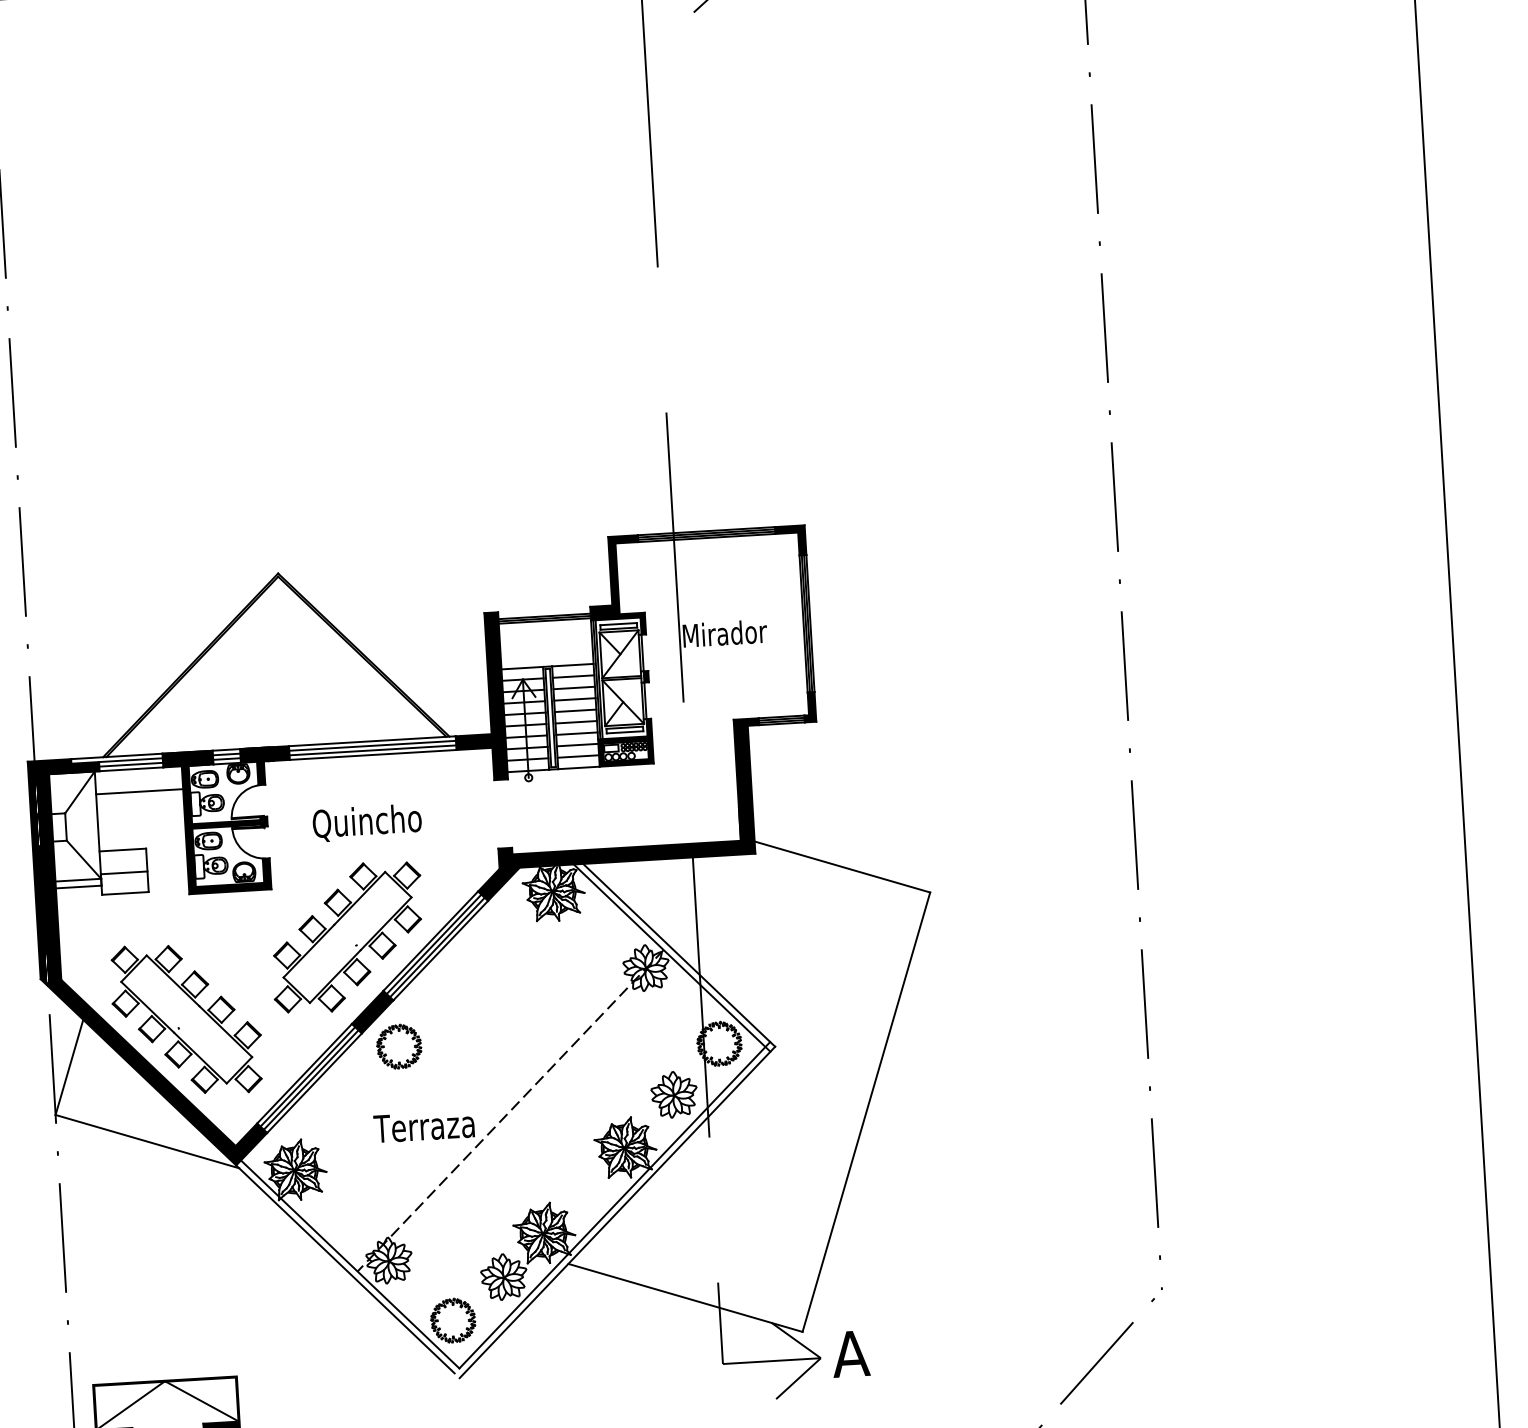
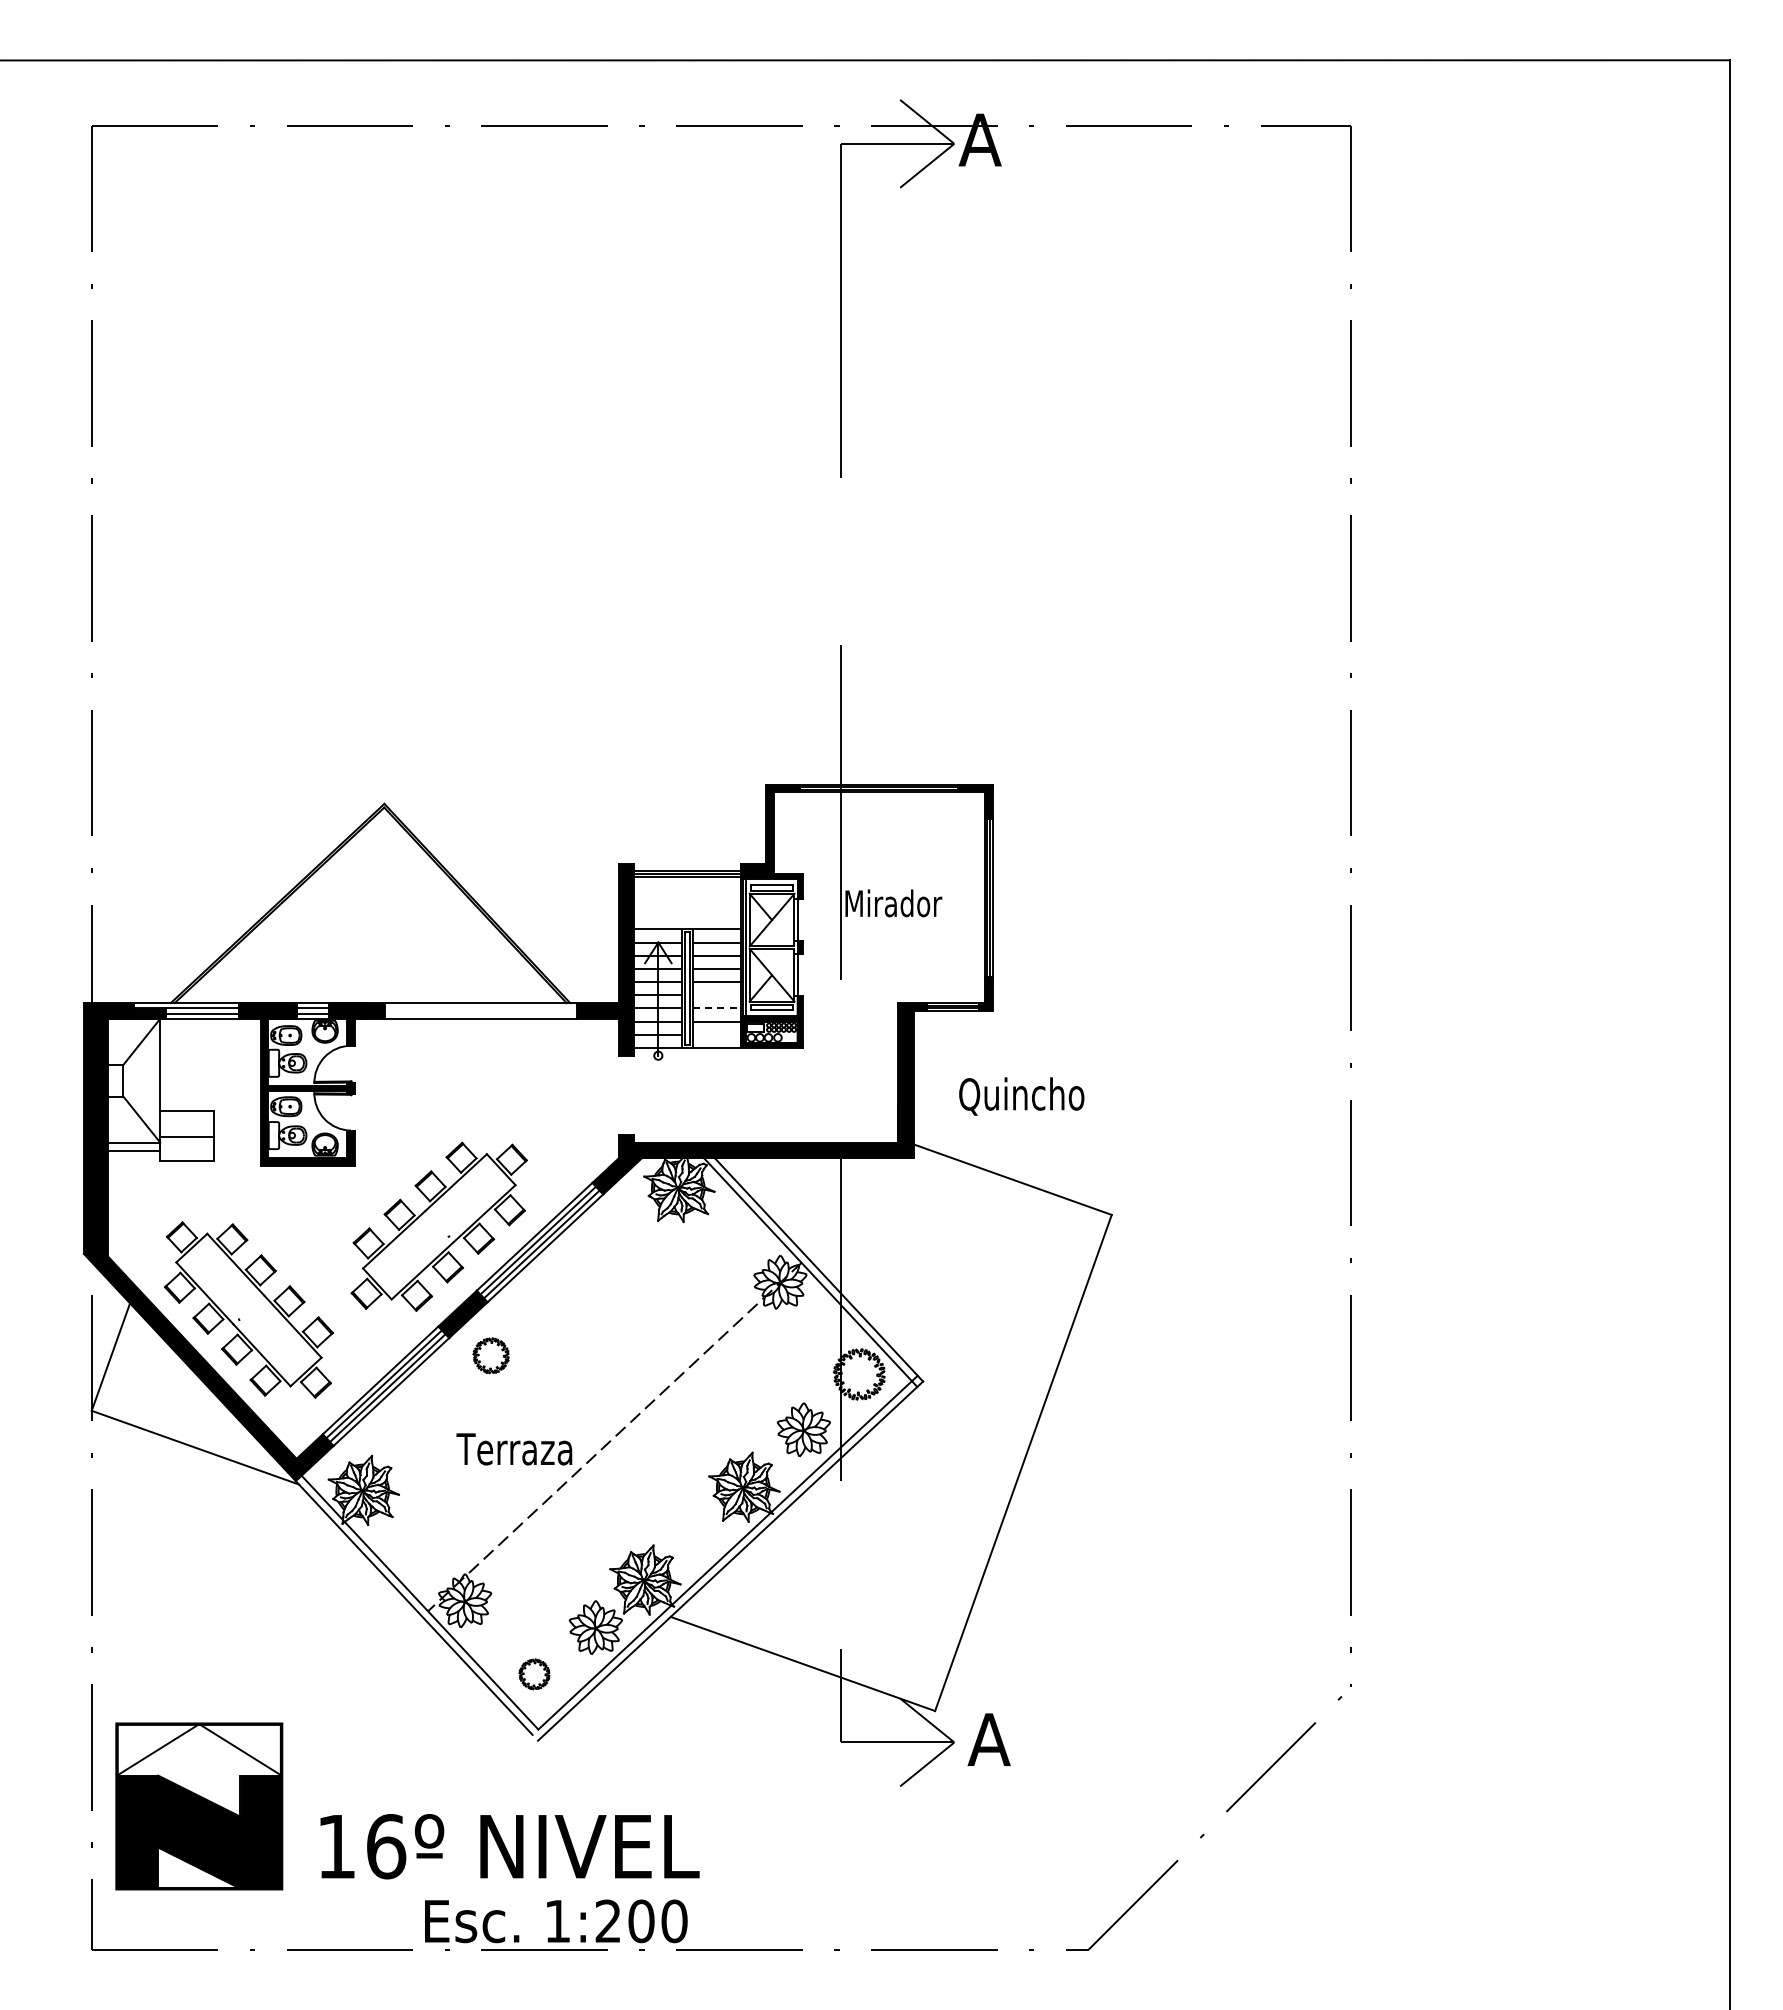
line: (576, 722) -> (716, 995), removed
line: (576, 733) -> (716, 1008), solid -> dashed
line: (372, 745) -> (481, 1008), removed
line: (373, 750) -> (481, 1013), removed
line: (578, 756) -> (716, 1034), removed
line: (139, 791) -> (210, 1045), removed
text: (367, 822) -> (1021, 1096), moved
part: (398, 1046) -> (490, 1355), size x0.7
part: (453, 1320) -> (534, 1674), size x0.6

